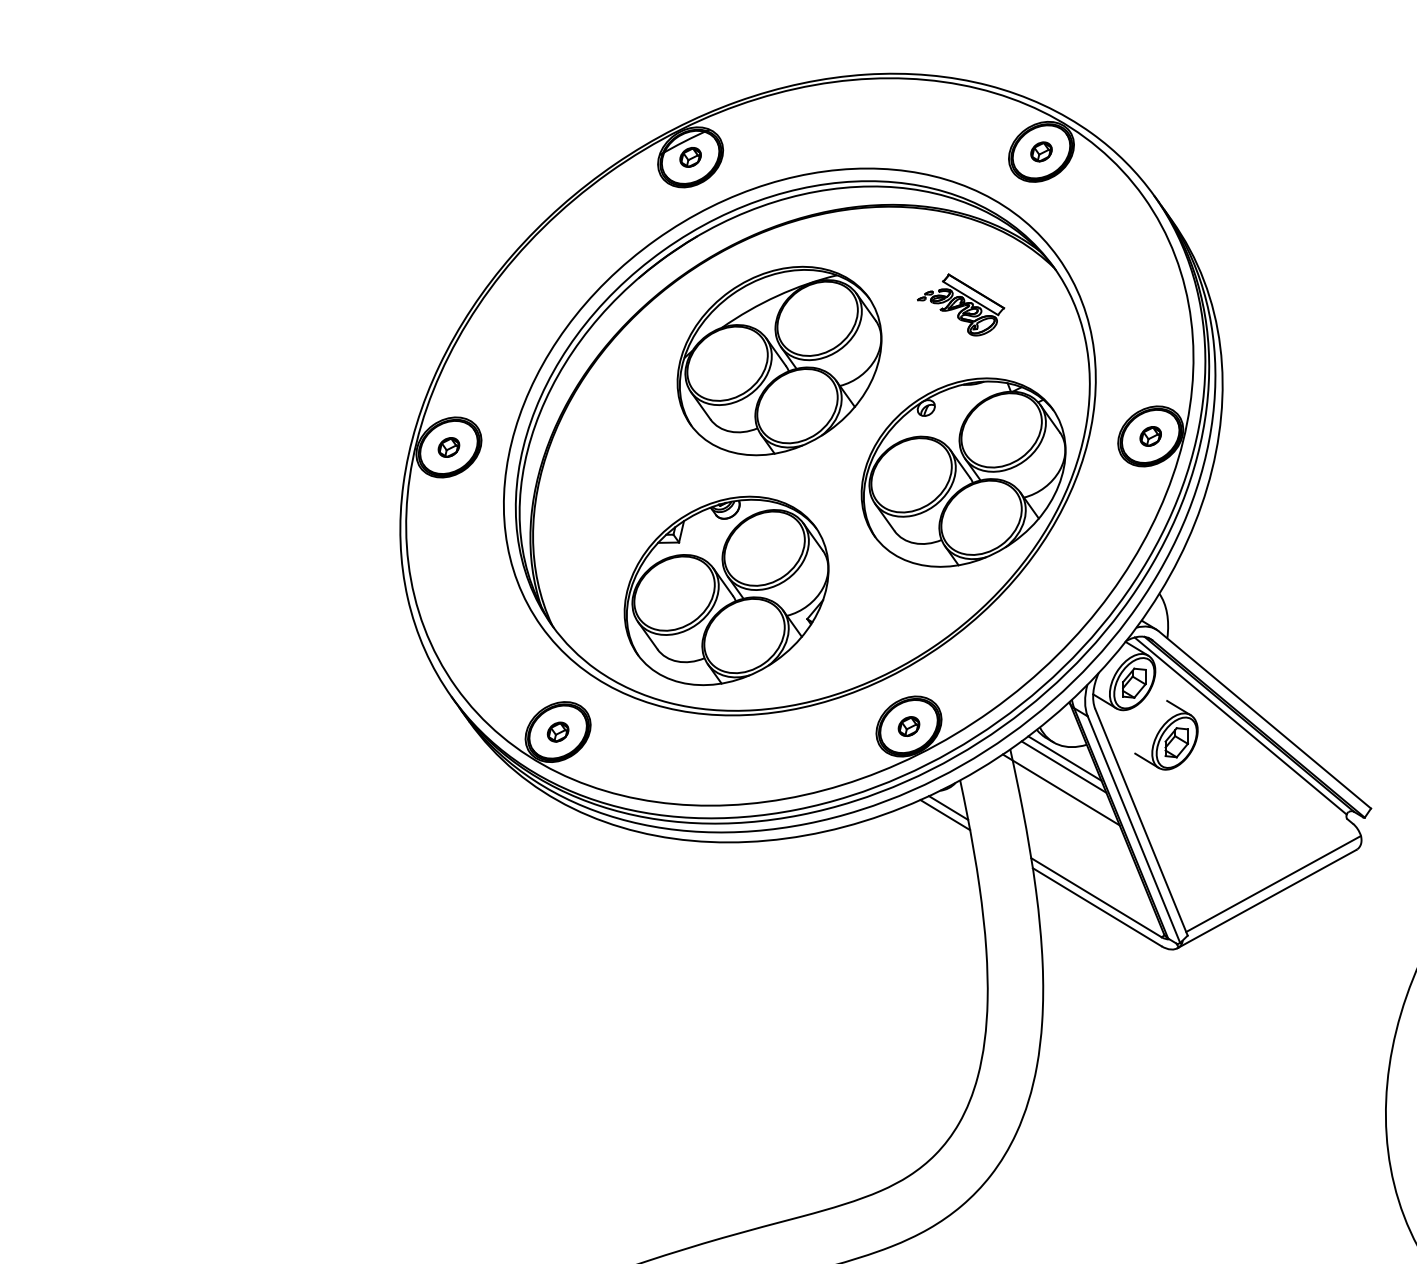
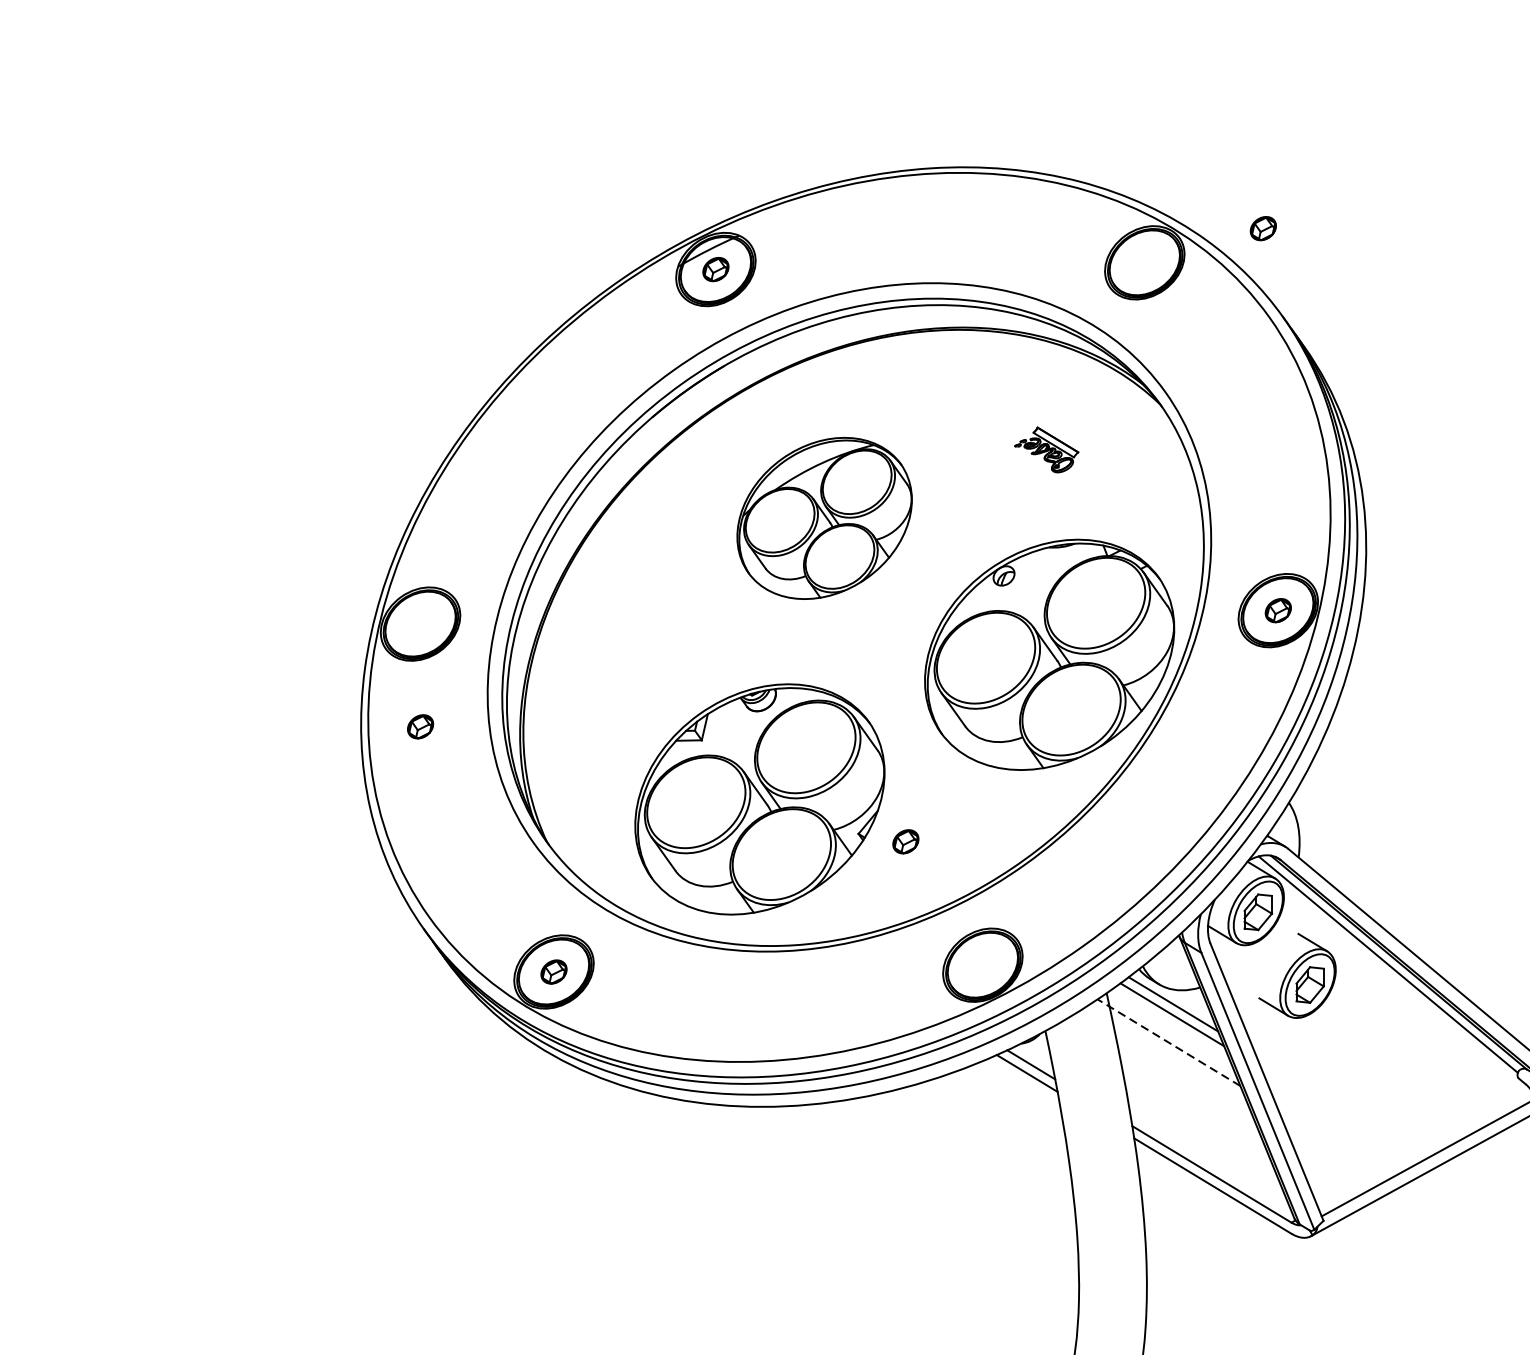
part: (1041, 151) -> (1263, 228), moved
part: (961, 304) -> (1047, 449), size x0.6
part: (779, 360) -> (824, 517), size x0.7
part: (448, 447) -> (419, 726), moved
part: (908, 726) -> (905, 841), moved
line: (1060, 789) -> (1168, 1042), solid -> dashed

